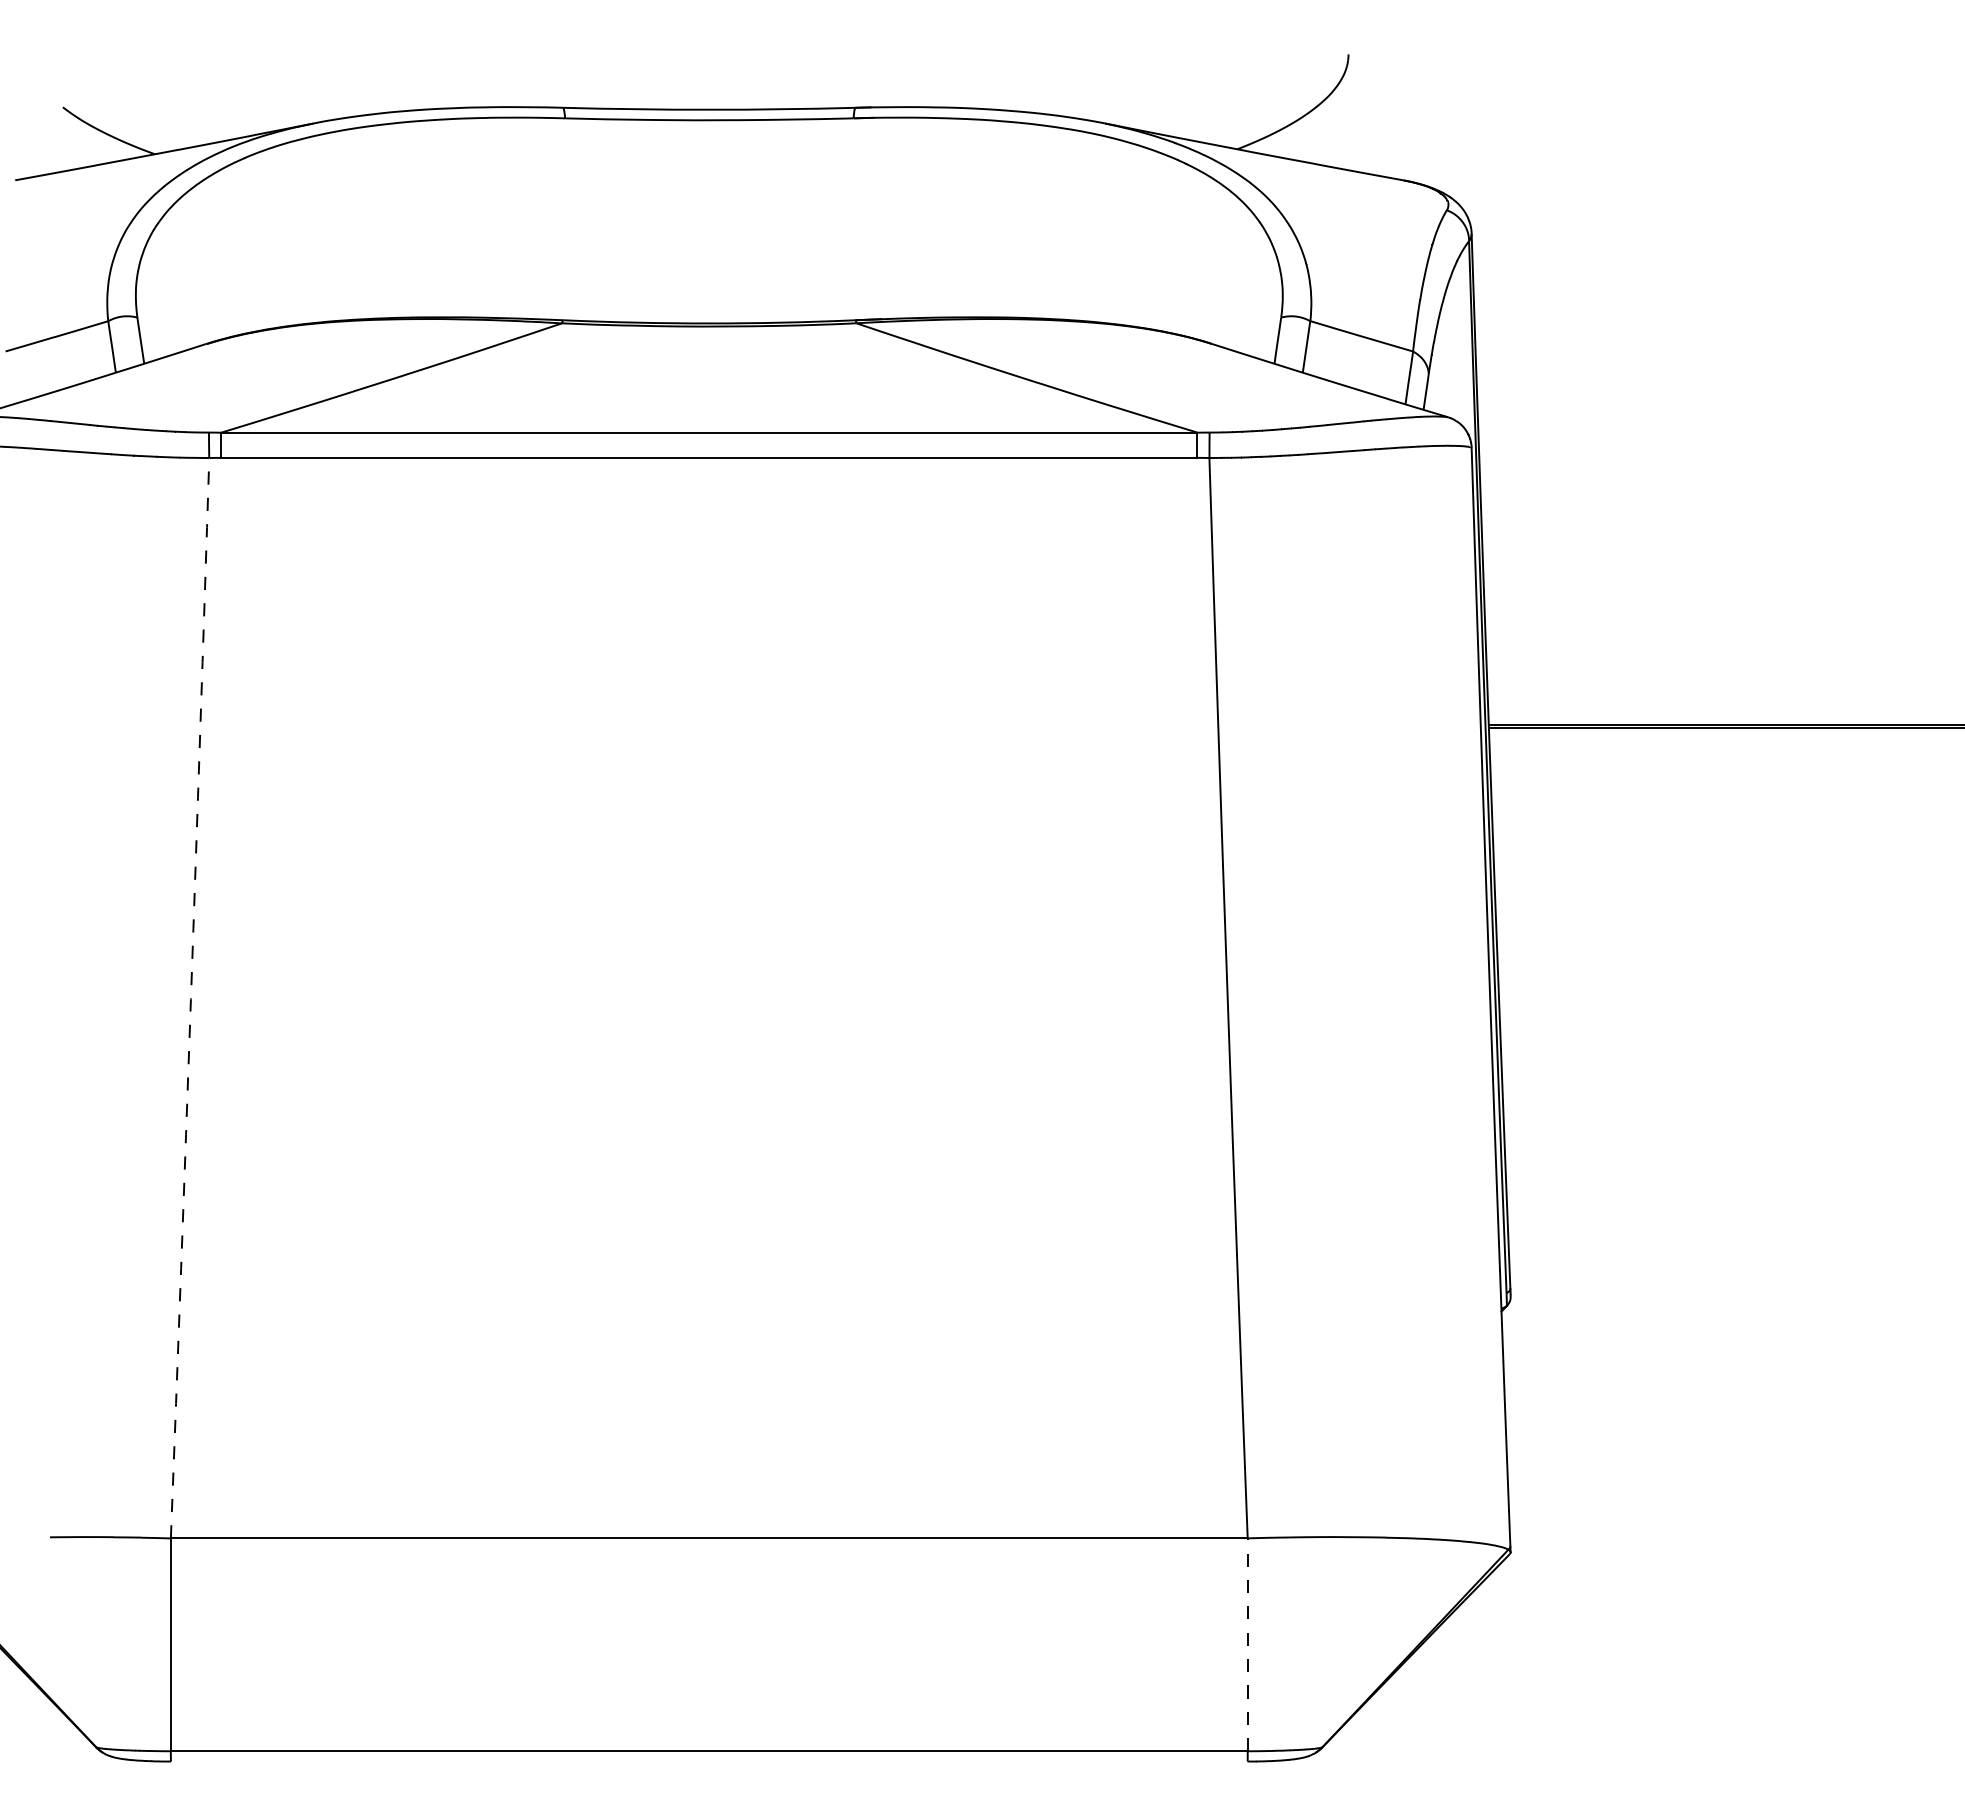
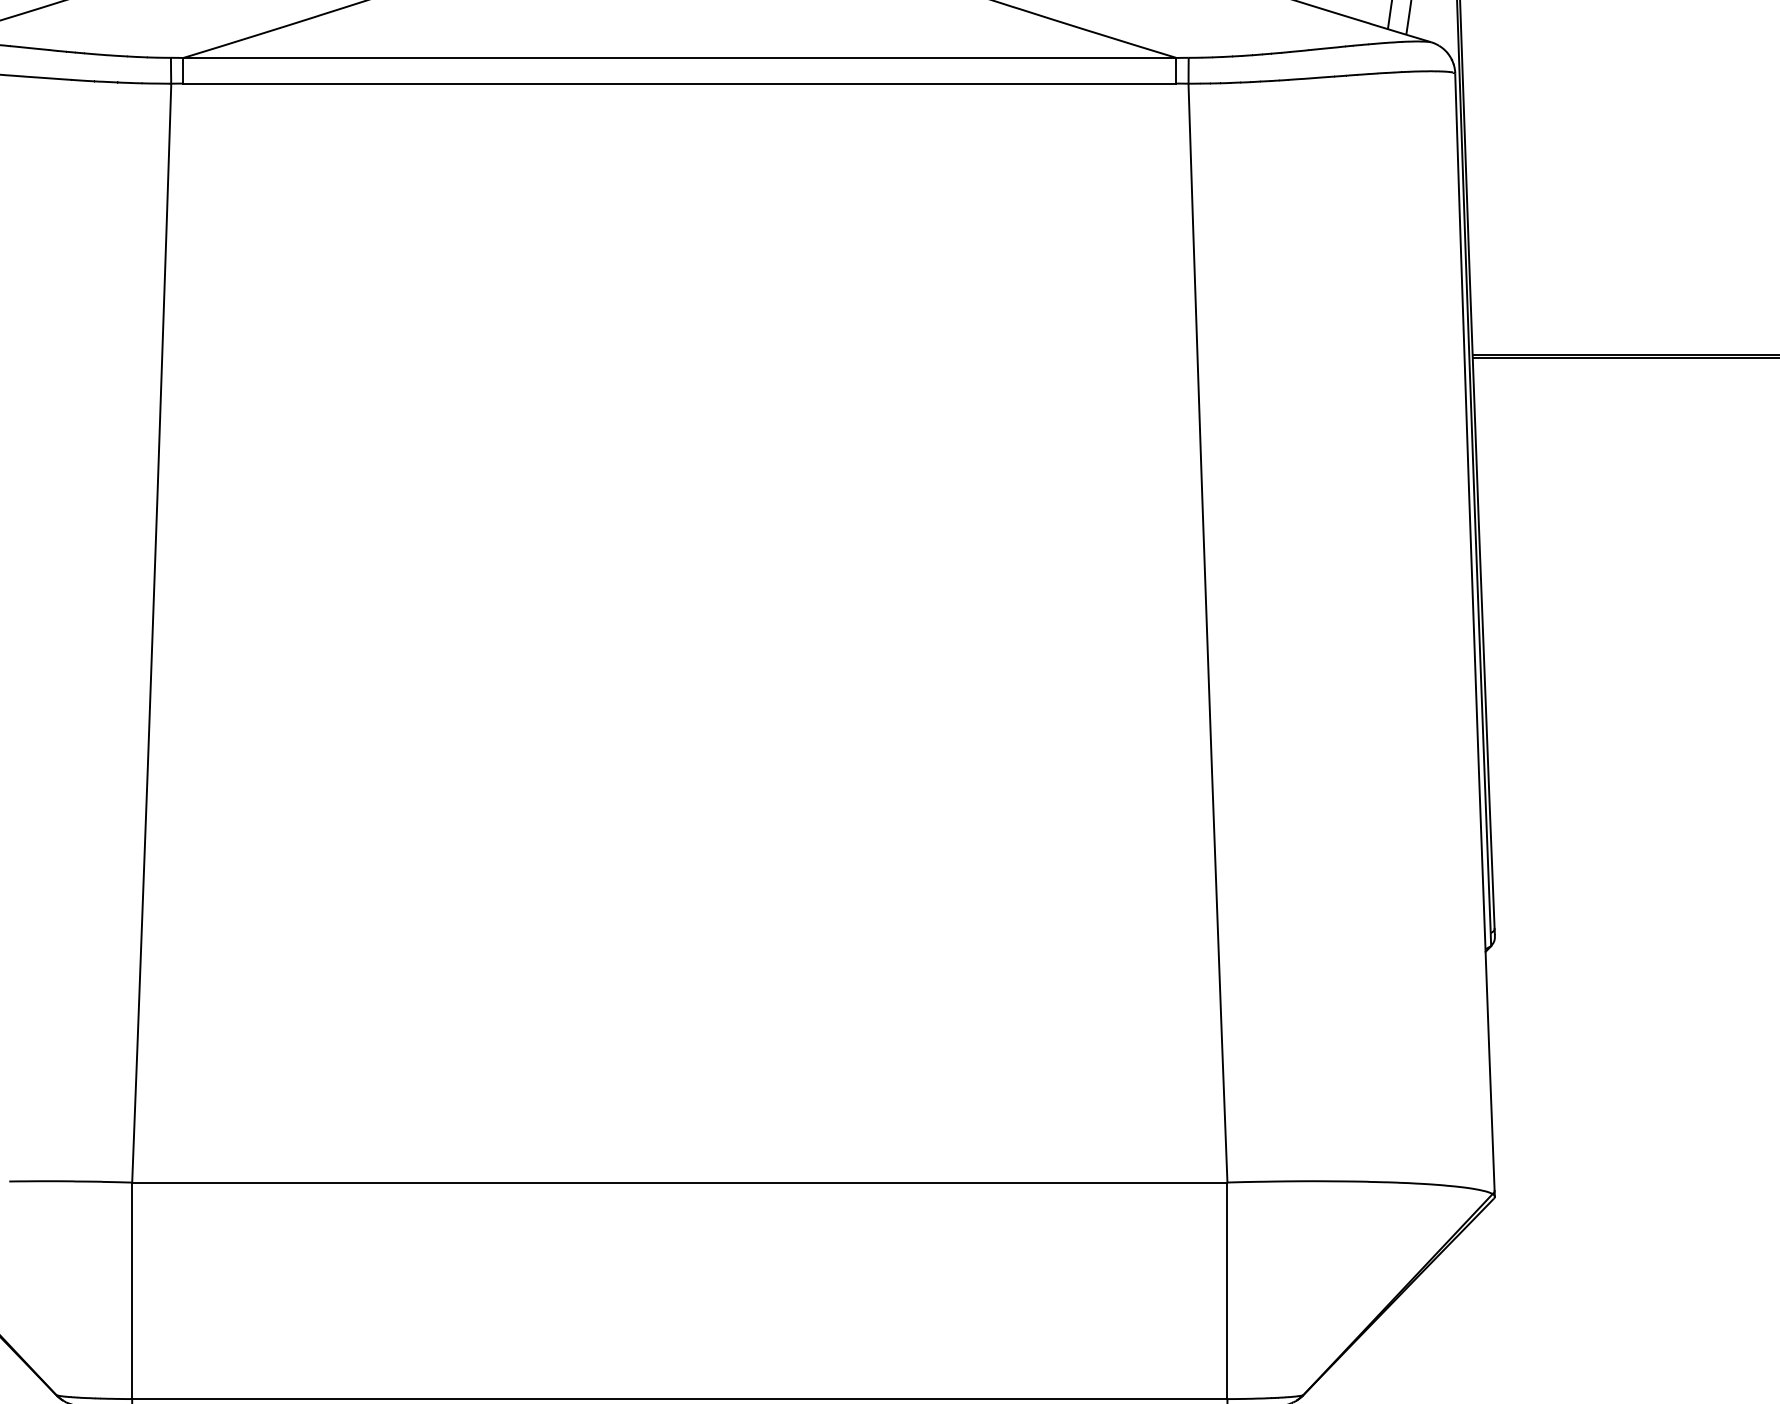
line: (191, 997) -> (153, 632), dashed -> solid
line: (1247, 1644) -> (1227, 1290), dashed -> solid

